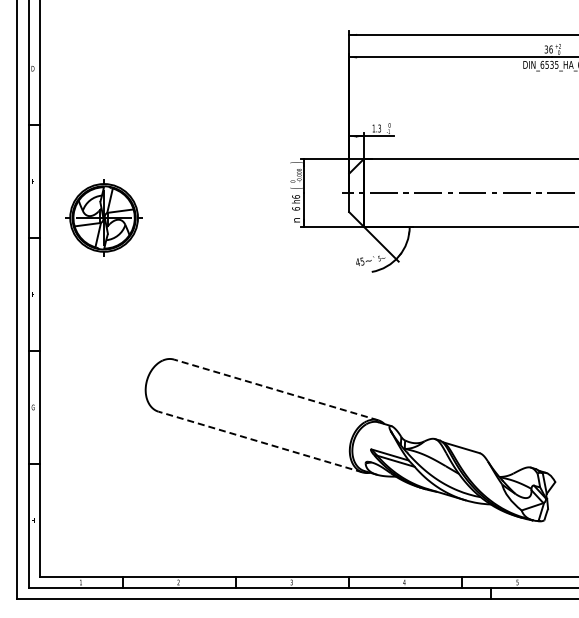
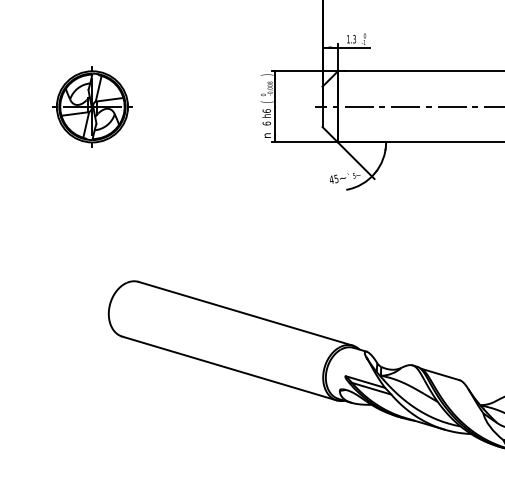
part: (103, 217) -> (91, 106), moved
line: (275, 389) -> (245, 313), dashed -> solid
line: (260, 441) -> (229, 367), dashed -> solid

